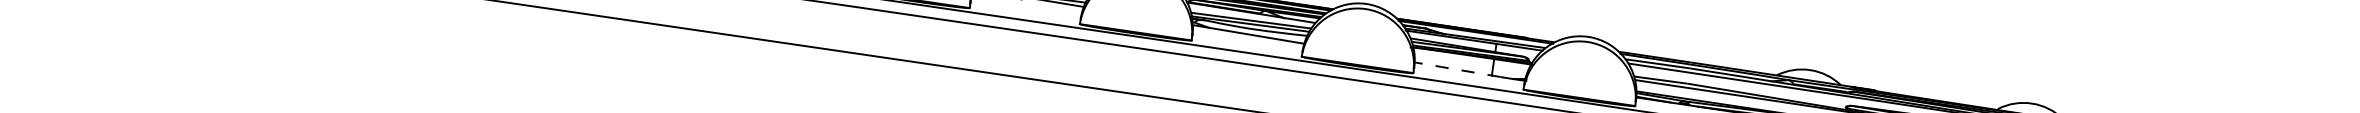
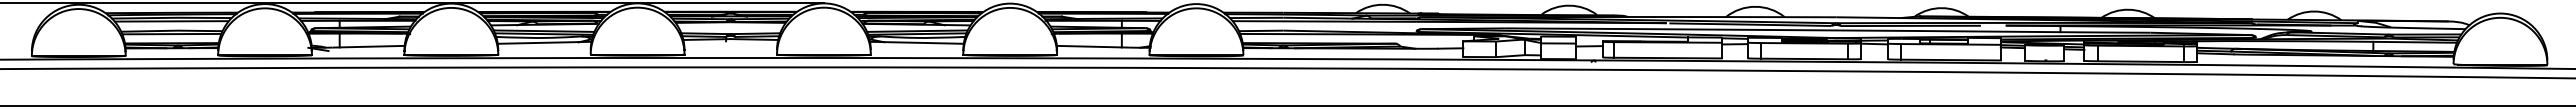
line: (1457, 69) -> (1092, 46), dashed -> solid

